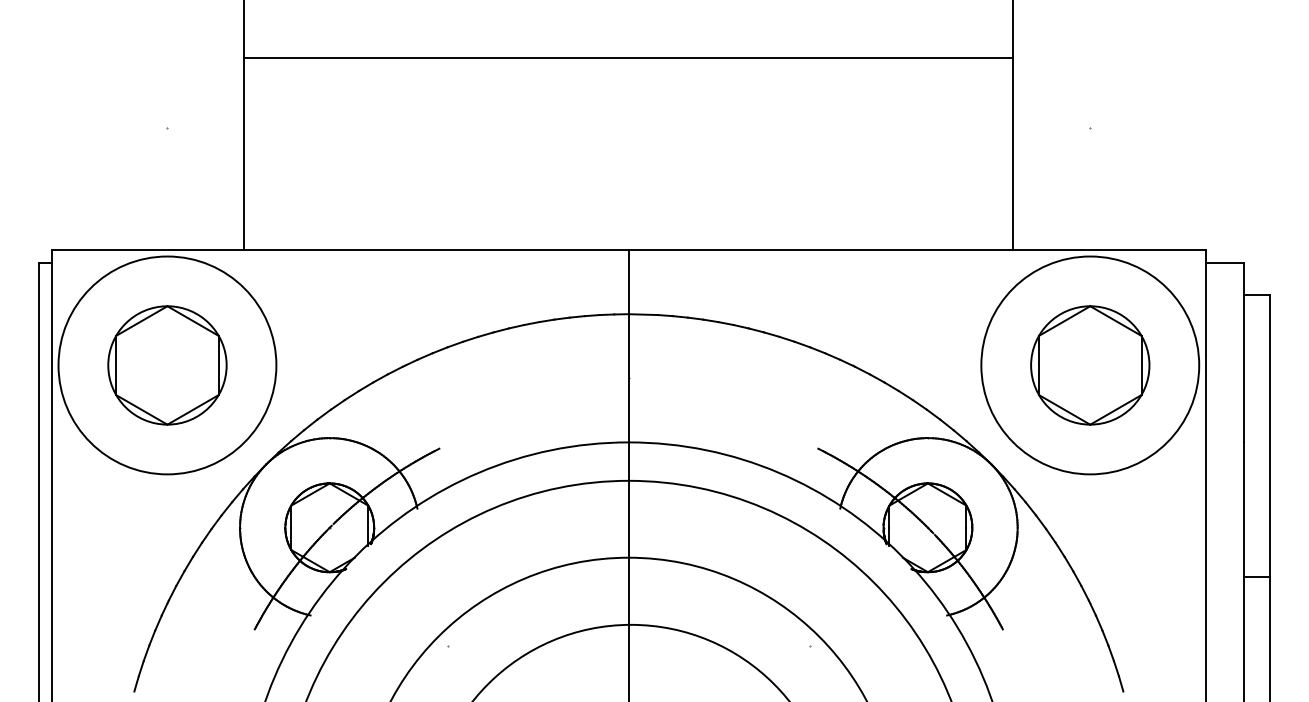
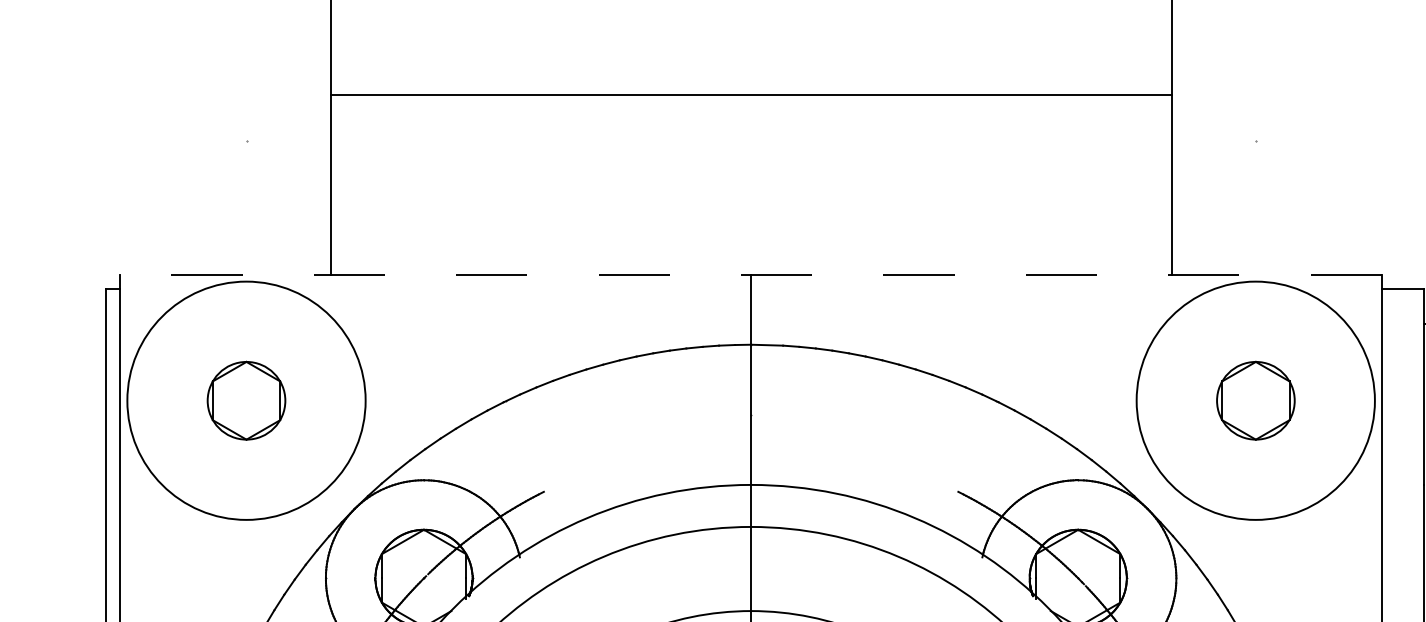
line: (628, 57) -> (750, 94), moved
line: (628, 250) -> (750, 275), solid -> dashed
part: (167, 365) -> (246, 400), size x0.6
part: (1090, 365) -> (1256, 400), size x0.6

